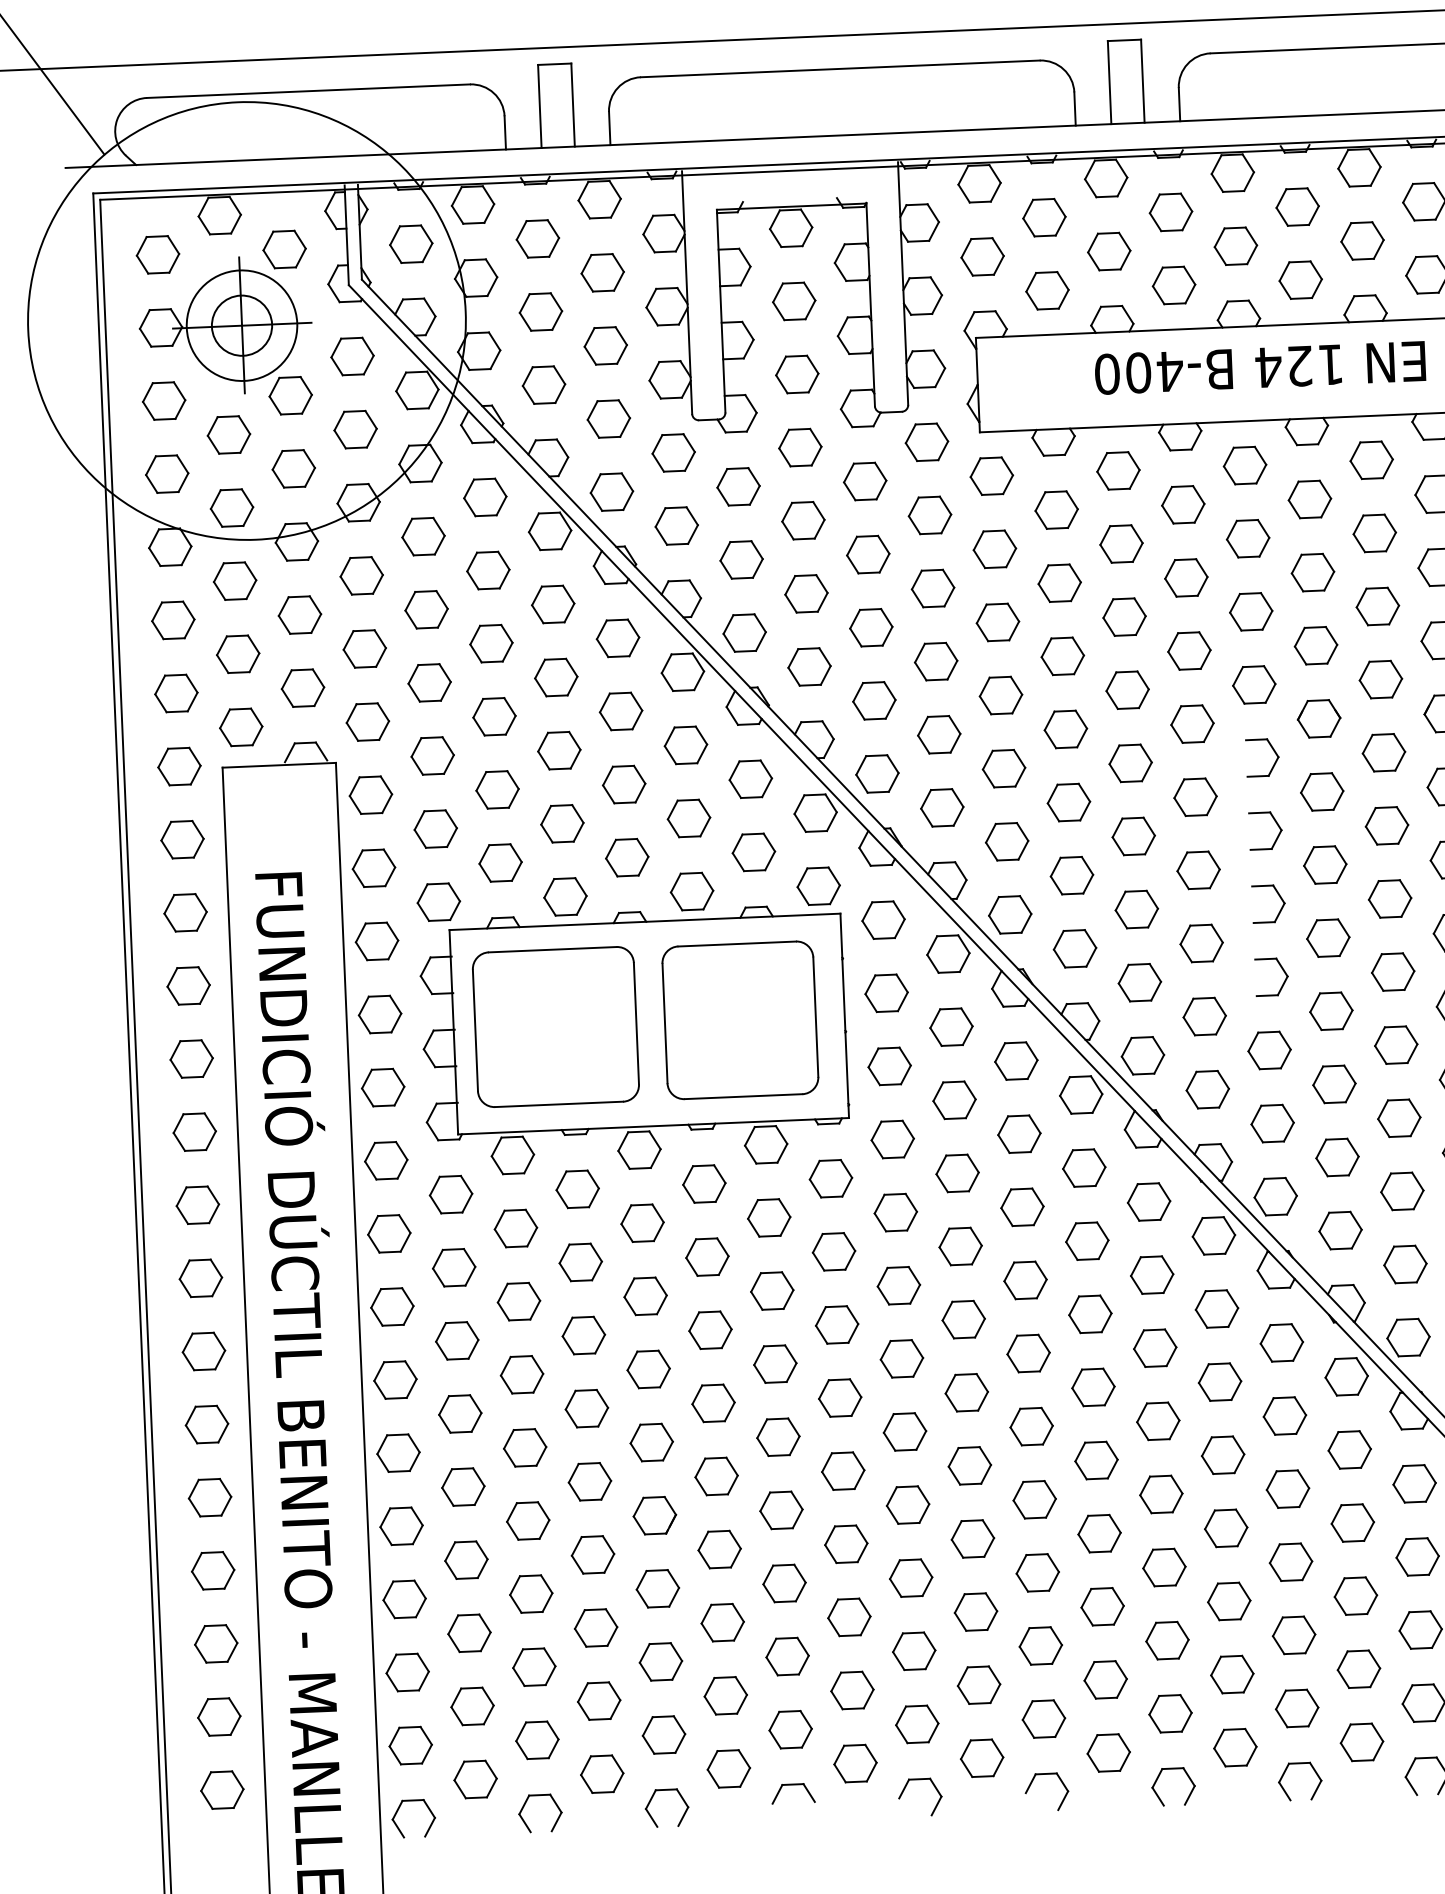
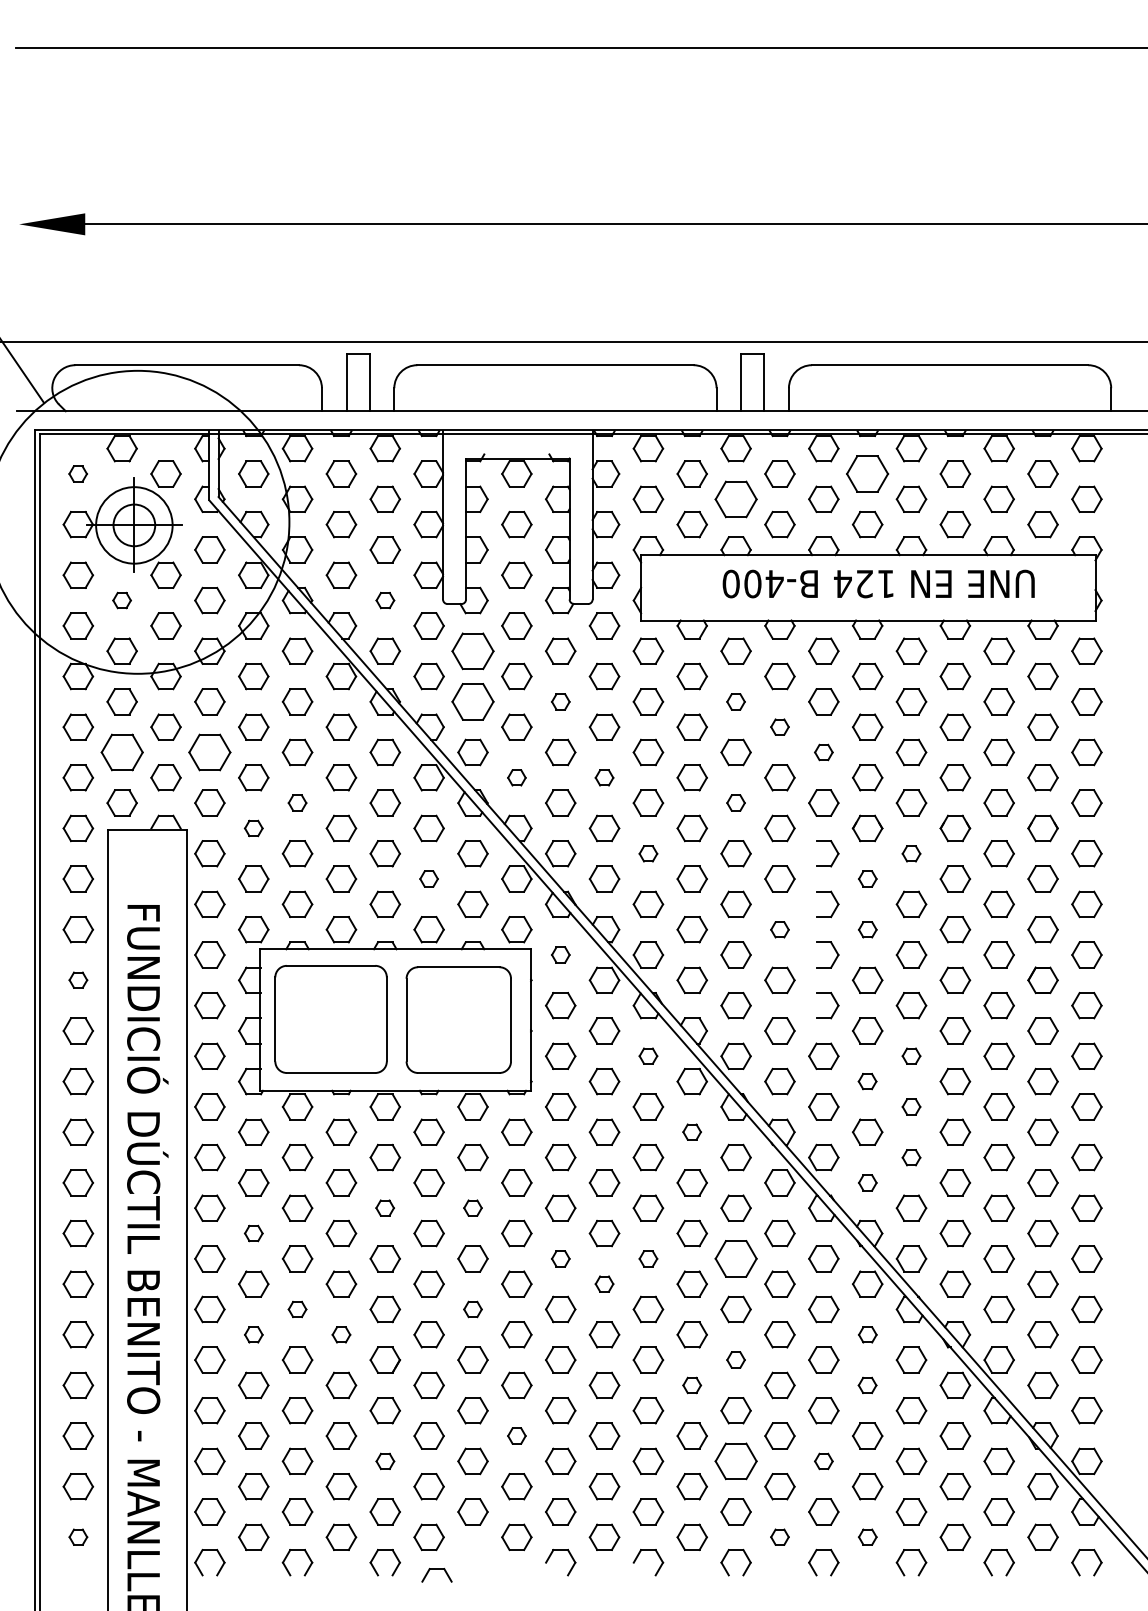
part: (1297, 206) -> (867, 473), size x1.4
part: (1108, 250) -> (735, 498), size x1.4
part: (156, 254) -> (77, 473), size x0.6
part: (609, 418) -> (385, 600), size x0.6
part: (227, 434) -> (121, 600), size x0.6
part: (737, 485) -> (472, 650), size x1.4
part: (1120, 543) -> (735, 701), size x0.6
part: (867, 554) -> (560, 701), size x0.6
part: (740, 559) -> (472, 701), size x1.4
part: (1185, 576) -> (779, 726), size x0.6
part: (1250, 611) -> (823, 752), size x0.6
part: (364, 649) -> (209, 752), size x1.4
part: (237, 654) -> (121, 752), size x1.4
part: (936, 661) -> (604, 777), size x0.6
part: (809, 666) -> (516, 777), size x0.6
part: (1126, 689) -> (735, 802), size x0.6
part: (494, 715) -> (297, 802), size x0.6
part: (1383, 752) -> (911, 853), size x0.6
part: (432, 756) -> (253, 828), size x0.6
part: (1004, 768) -> (648, 853), size x0.6
part: (1321, 791) -> (867, 878), size x0.6
part: (688, 817) -> (428, 878), size x0.6
part: (1324, 864) -> (867, 929), size x0.6
part: (1197, 870) -> (779, 929), size x0.6
part: (883, 919) -> (560, 954), size x0.6
part: (188, 984) -> (78, 979), size x0.6
part: (1396, 1044) -> (911, 1055), size x0.6
part: (1016, 1059) -> (648, 1055), size x0.6
part: (1334, 1084) -> (867, 1081), size x0.6
part: (1399, 1117) -> (911, 1106), size x0.6
part: (1083, 1167) -> (691, 1131), size x0.6
part: (1402, 1191) -> (911, 1157), size x0.6
part: (1340, 1230) -> (867, 1182), size x0.6
part: (771, 1290) -> (472, 1207), size x0.6
part: (644, 1295) -> (384, 1207), size x0.6
part: (456, 1340) -> (253, 1233), size x0.6
part: (1154, 1347) -> (735, 1258), size x1.4
part: (1028, 1353) -> (648, 1258), size x0.6
part: (901, 1358) -> (560, 1258), size x0.6
part: (966, 1391) -> (604, 1283), size x0.6
part: (777, 1437) -> (472, 1309), size x0.6
part: (525, 1447) -> (297, 1309), size x0.6
part: (1349, 1449) -> (867, 1334), size x0.6
part: (590, 1481) -> (341, 1334), size x0.6
part: (462, 1486) -> (253, 1334), size x0.6
part: (1160, 1493) -> (735, 1359), size x0.6
part: (1352, 1523) -> (867, 1385), size x0.6
part: (1098, 1533) -> (691, 1385), size x0.6
part: (848, 1616) -> (516, 1435), size x0.6
part: (1293, 1635) -> (823, 1461), size x0.6
part: (1166, 1640) -> (735, 1461), size x1.4
part: (661, 1662) -> (385, 1461), size x0.6
part: (1361, 1741) -> (867, 1536), size x0.6
part: (1234, 1746) -> (779, 1536), size x0.6
part: (222, 1788) -> (78, 1536), size x0.6
part: (792, 1793) -> (436, 1575), moved

